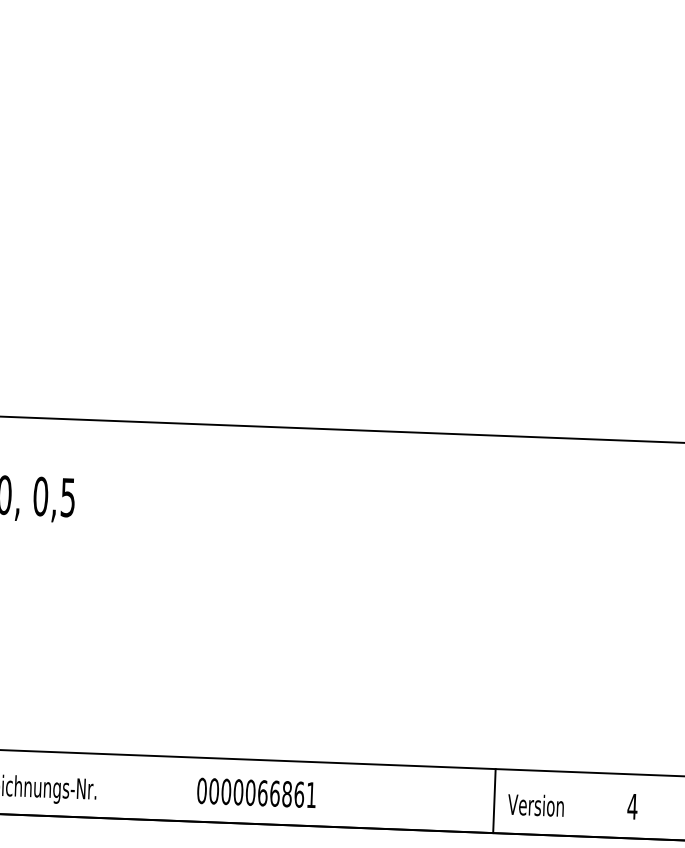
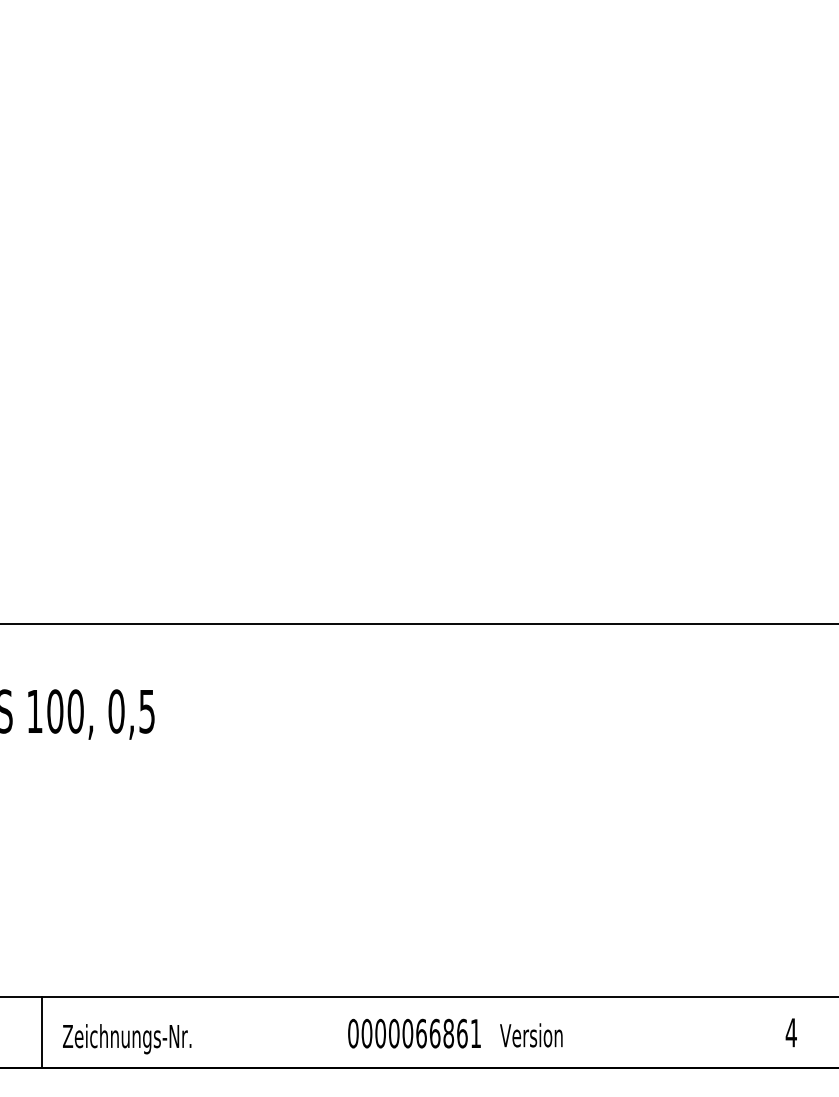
text: (256, 792) -> (414, 1033), moved
line: (494, 801) -> (636, 1032), removed
text: (536, 805) -> (531, 1035), moved

